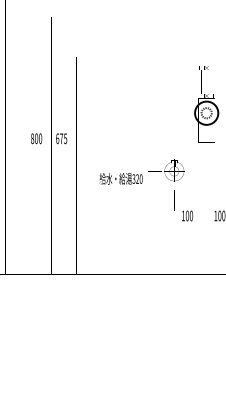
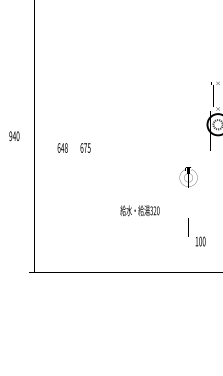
text: (36, 138) -> (62, 147), 800 -> 648
text: (120, 178) -> (139, 210), moved
text: (183, 206) -> (196, 232), moved

